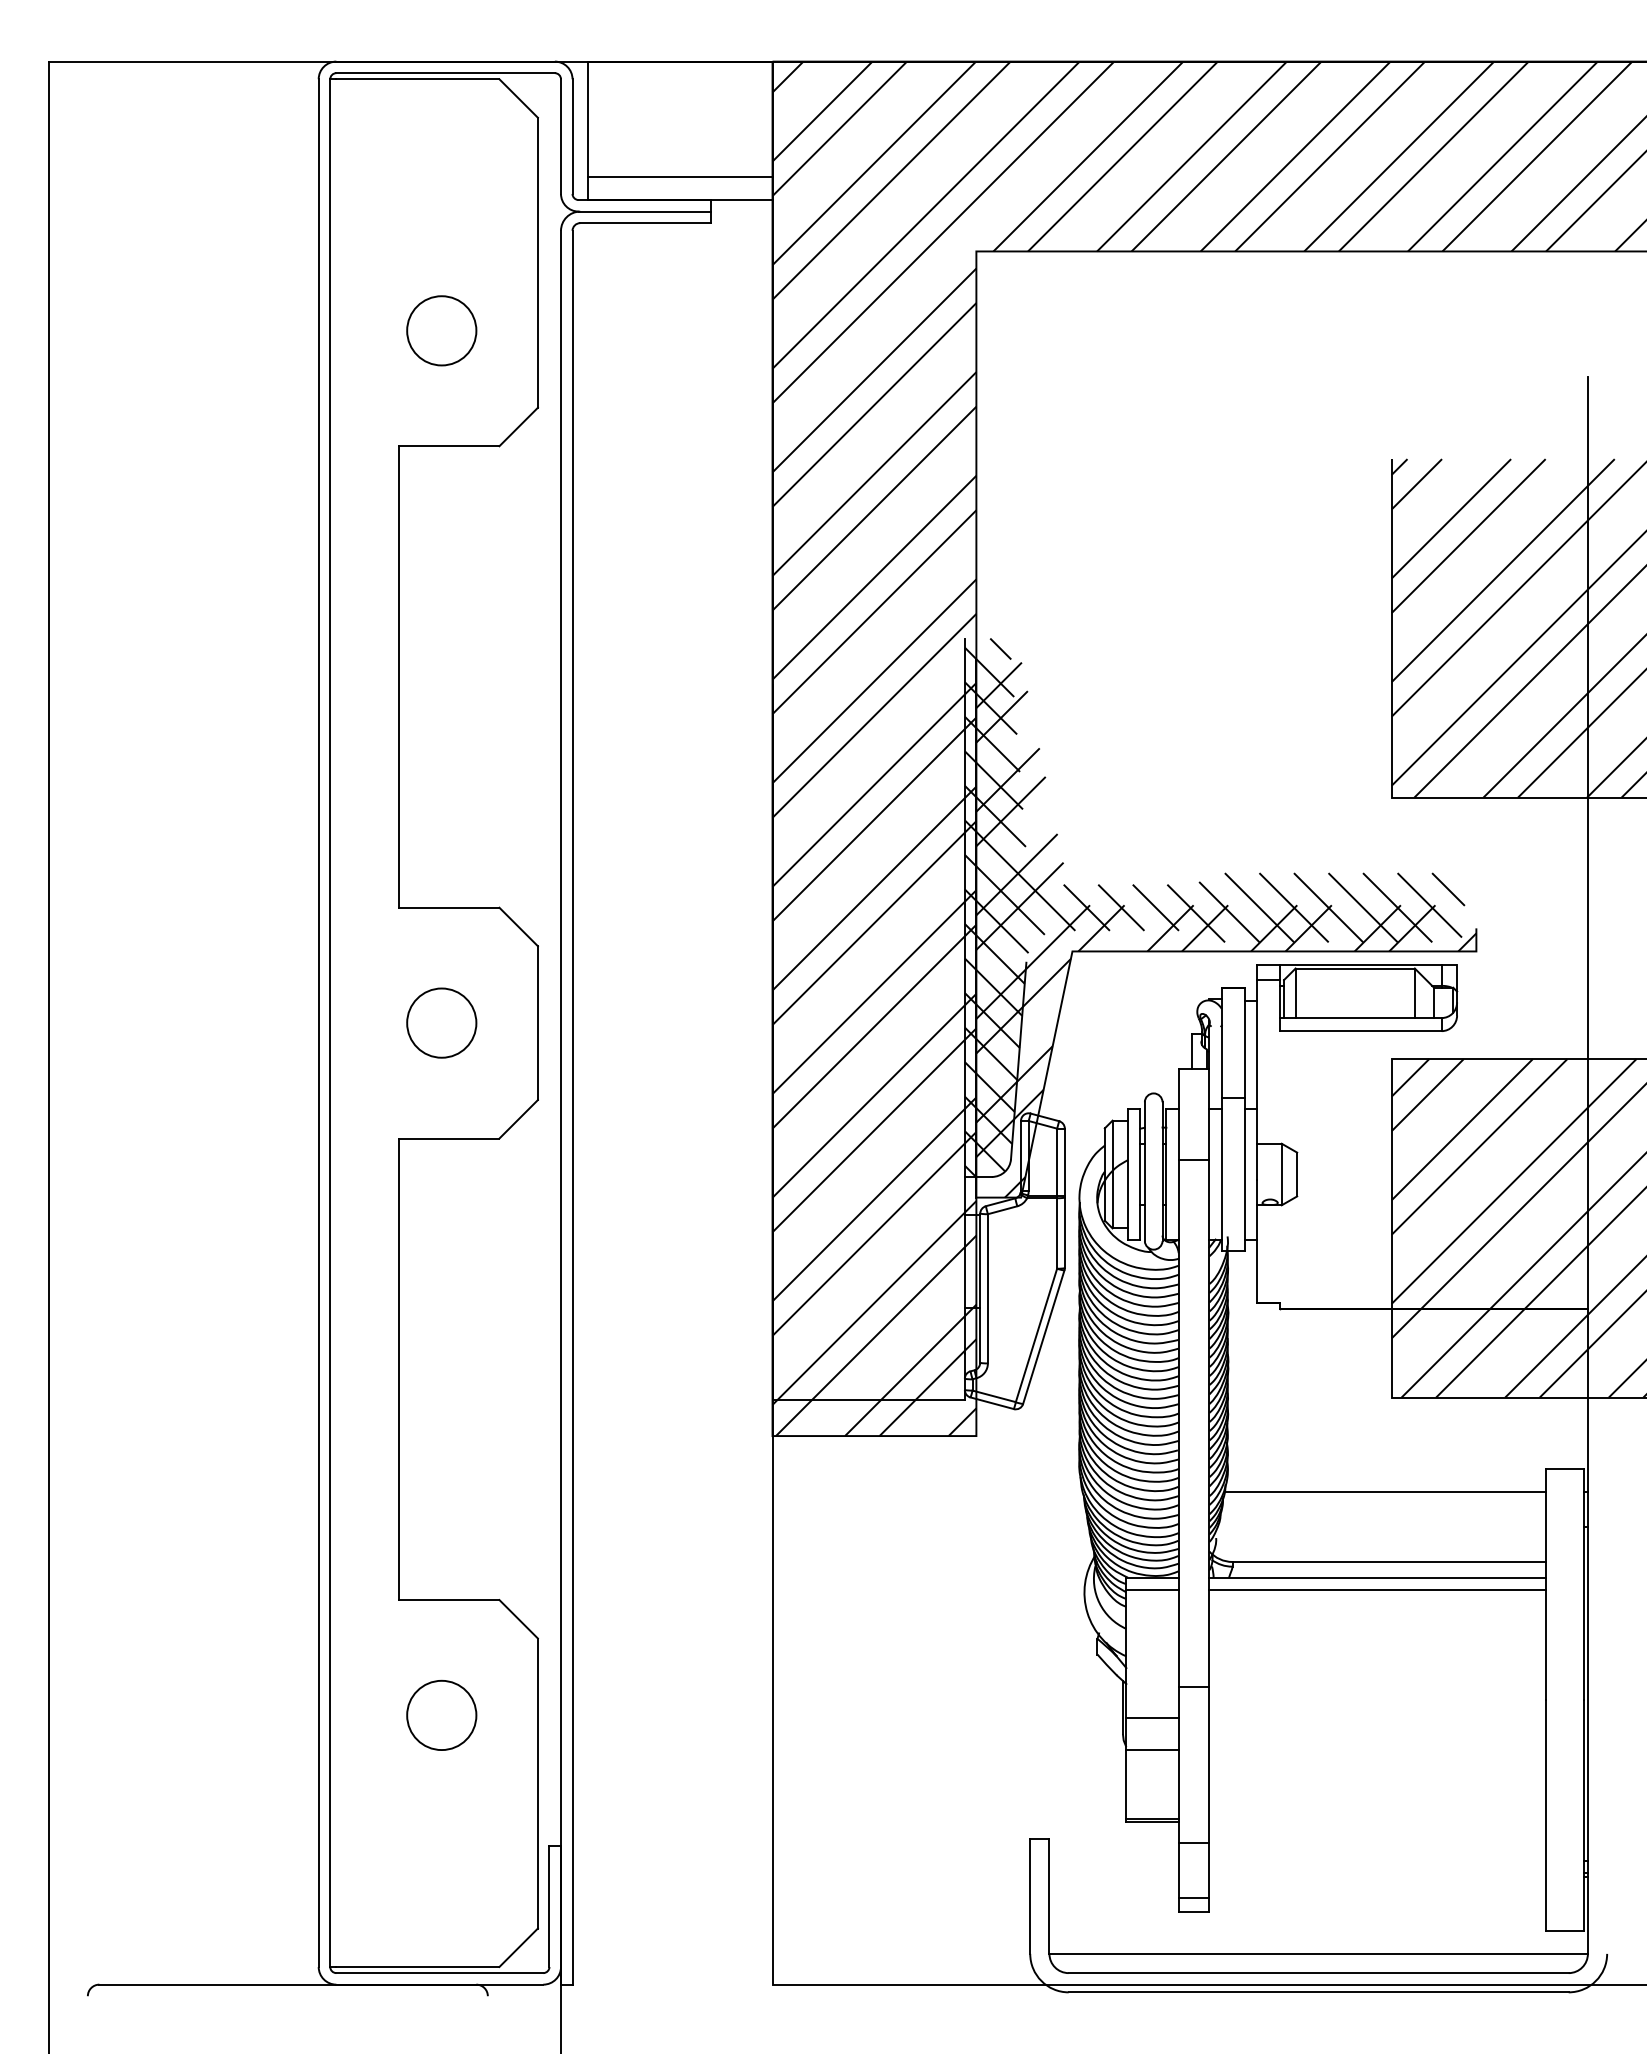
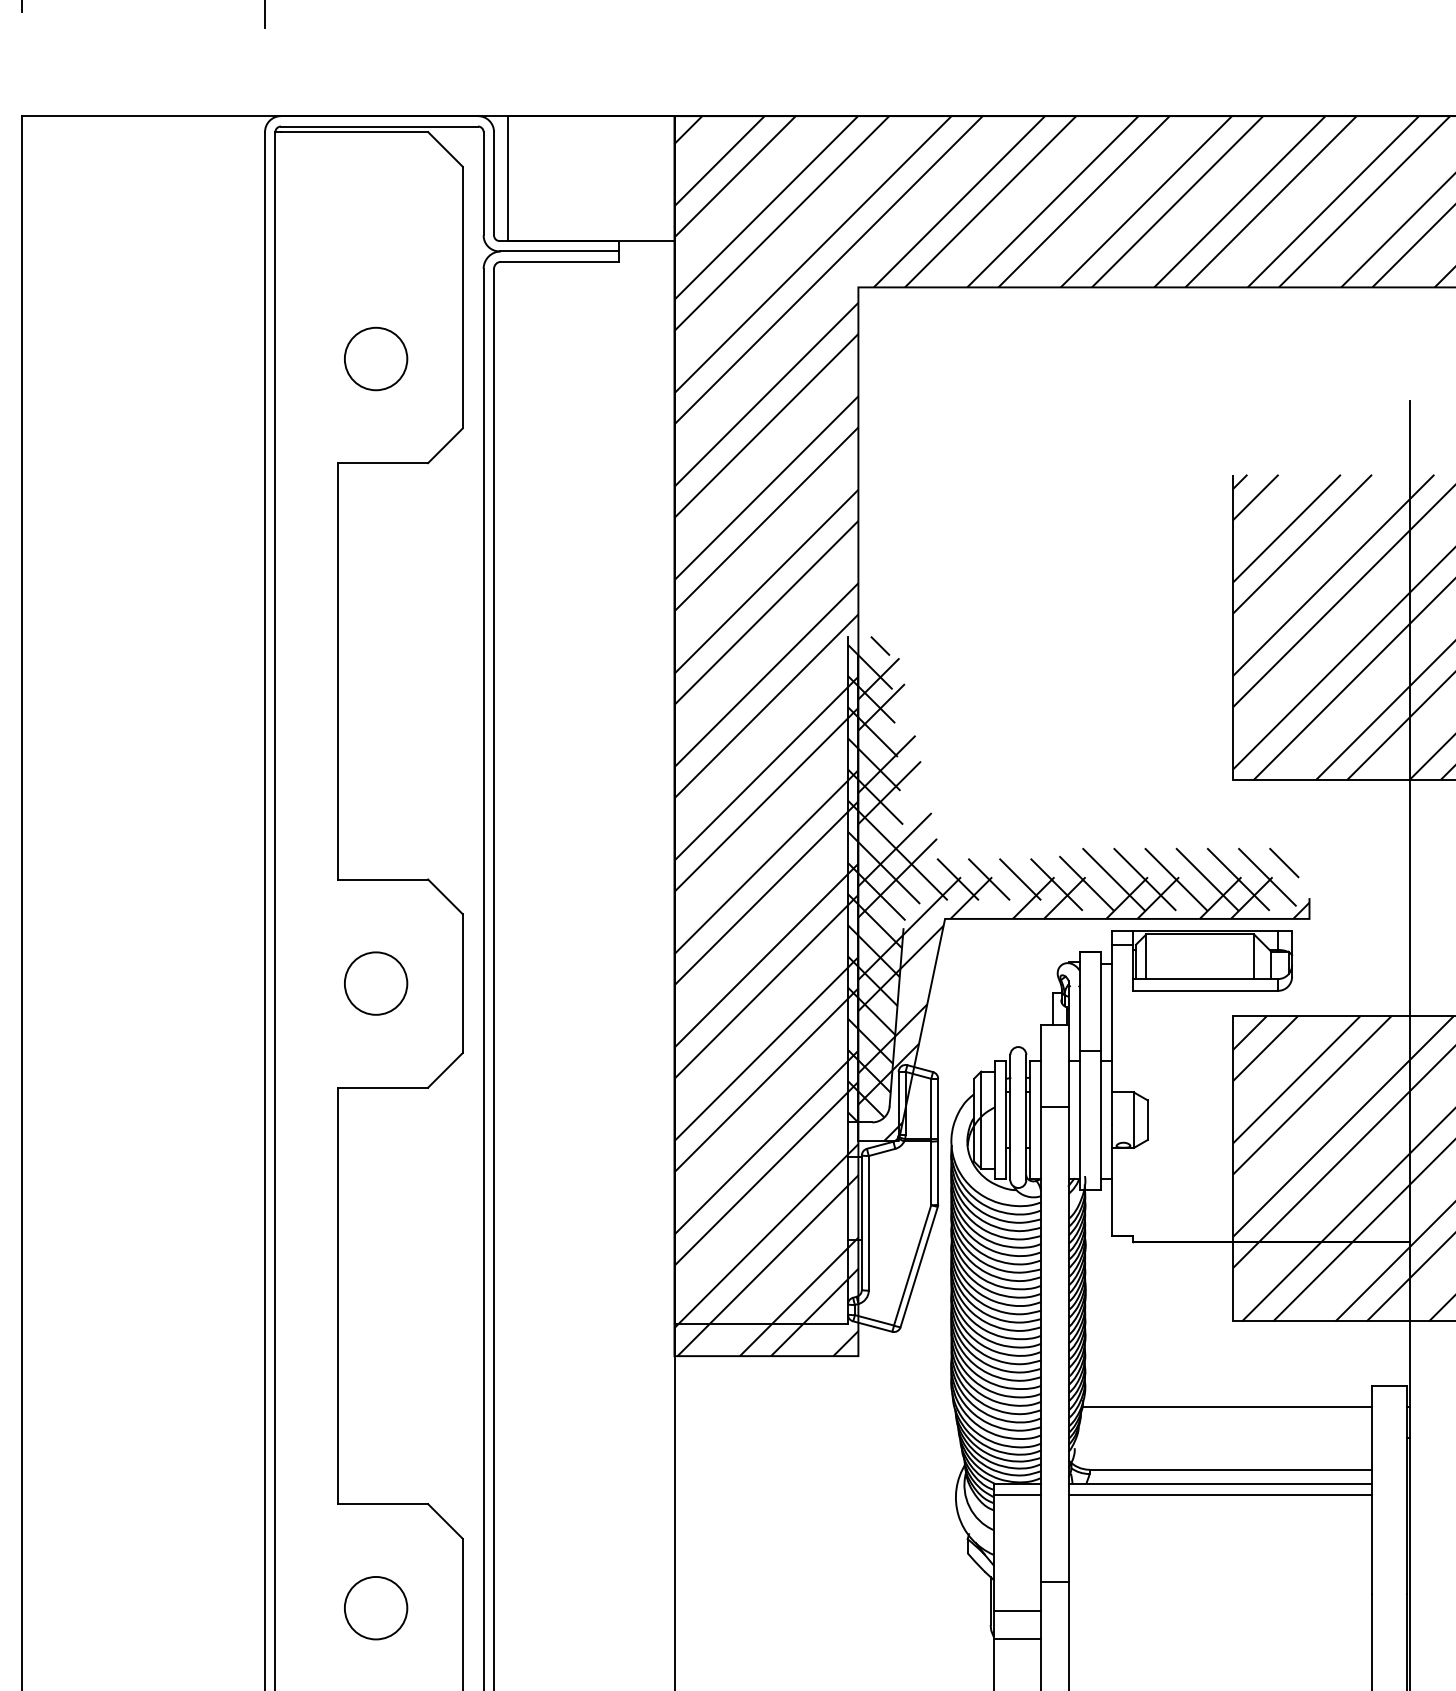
line: (679, 177) -> (590, 220), removed

